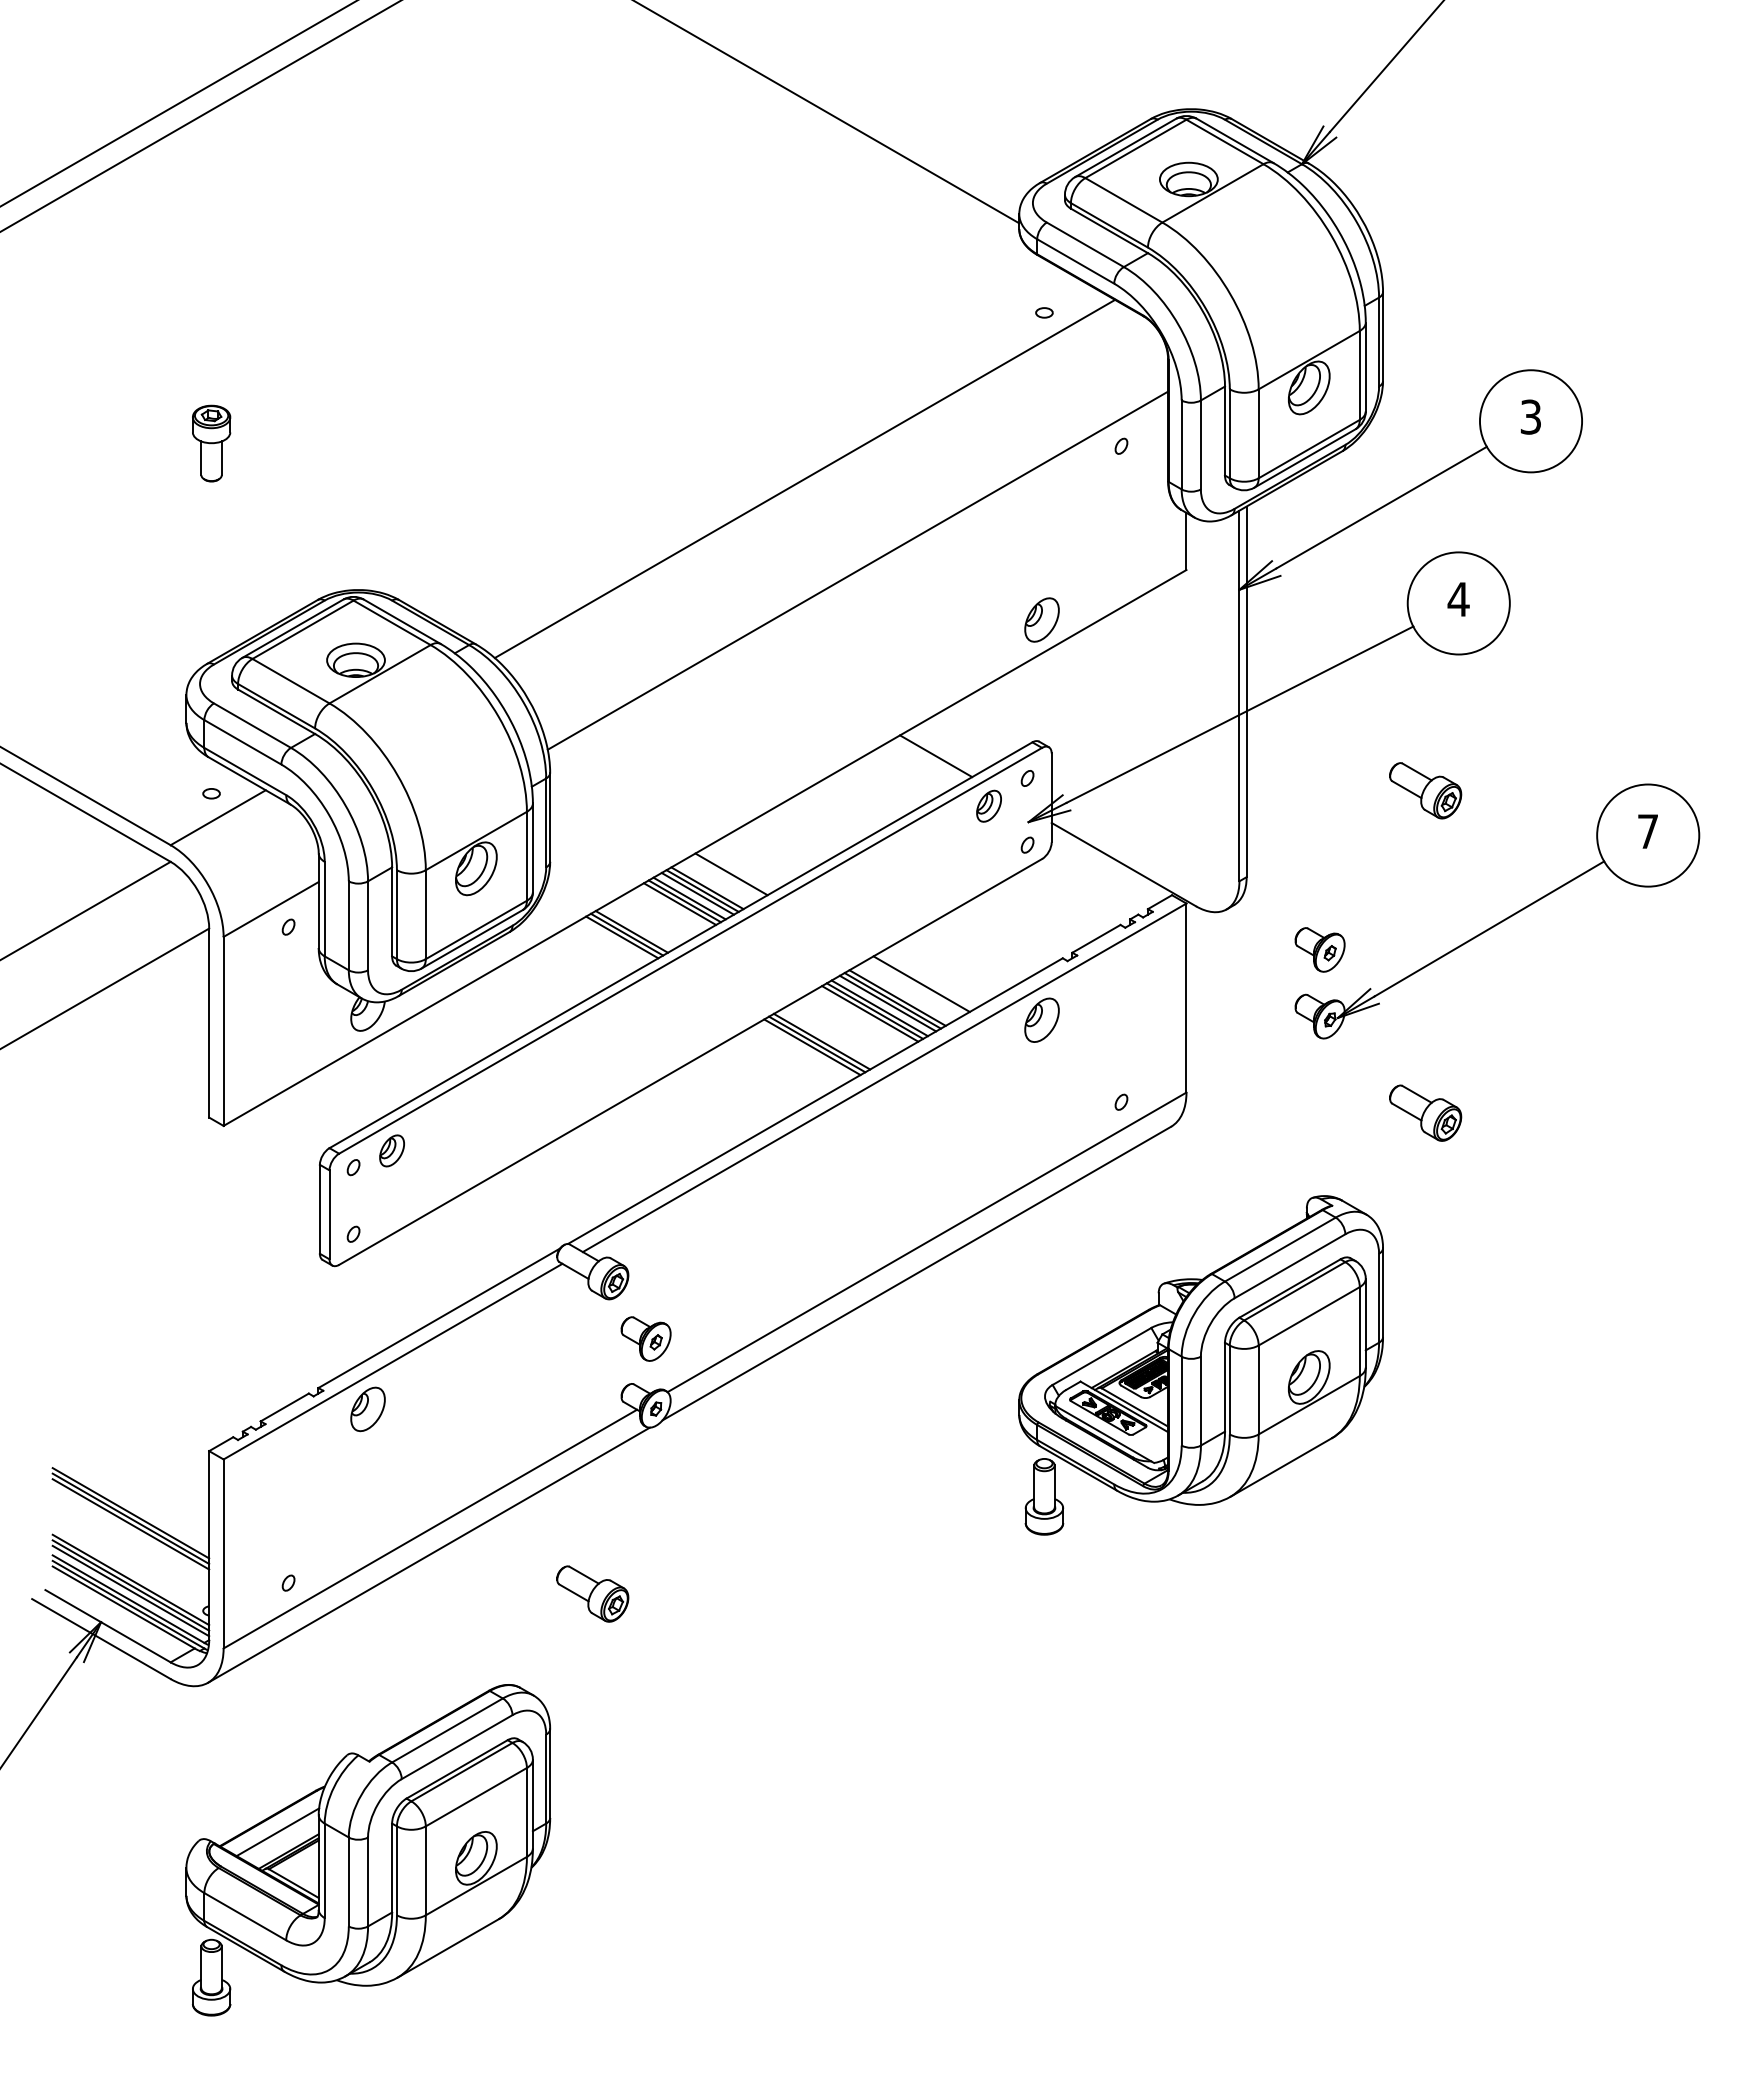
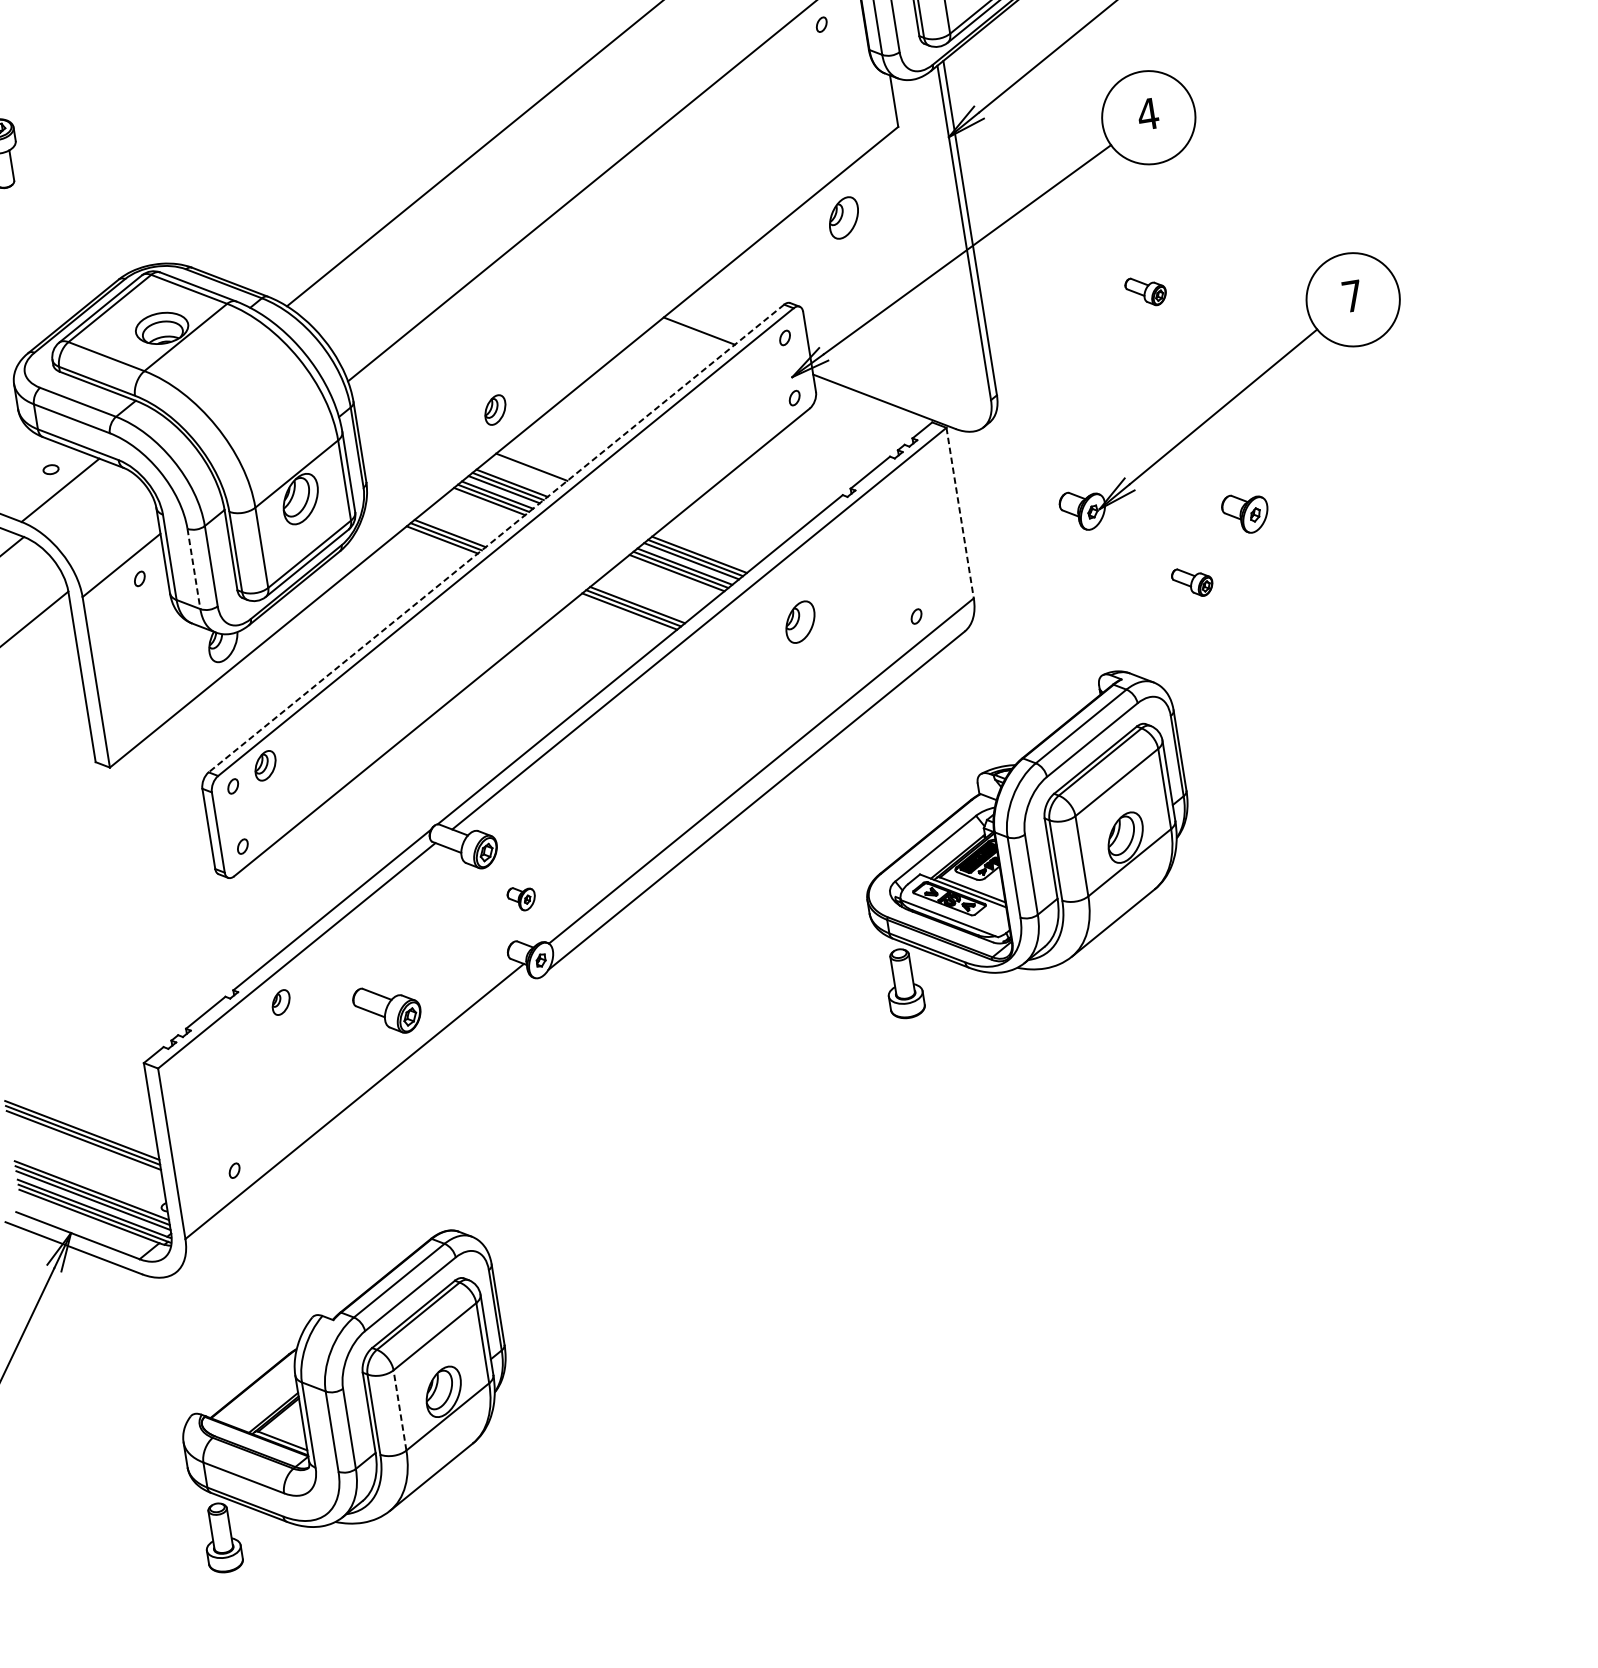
part: (1041, 619) -> (843, 217), moved
part: (1425, 790) -> (1145, 291), size x0.6
part: (988, 805) -> (494, 409), moved
line: (348, 926) -> (193, 569), solid -> dashed
line: (680, 945) -> (496, 538), solid -> dashed
part: (1319, 949) -> (1245, 513), moved
line: (921, 983) -> (718, 538), removed
line: (1186, 998) -> (960, 513), solid -> dashed
part: (1041, 1019) -> (799, 621), moved
part: (1425, 1112) -> (1192, 581), size x0.6
part: (645, 1338) -> (521, 898), size x0.6
part: (367, 1409) -> (280, 1002), size x0.6
line: (428, 1554) -> (356, 1124), removed
part: (592, 1593) -> (387, 1009), moved
line: (277, 1832) -> (260, 1397), removed
line: (425, 1870) -> (399, 1410), solid -> dashed

